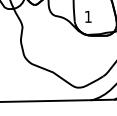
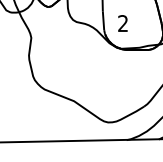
text: (87, 16) -> (122, 23), 1 -> 2

